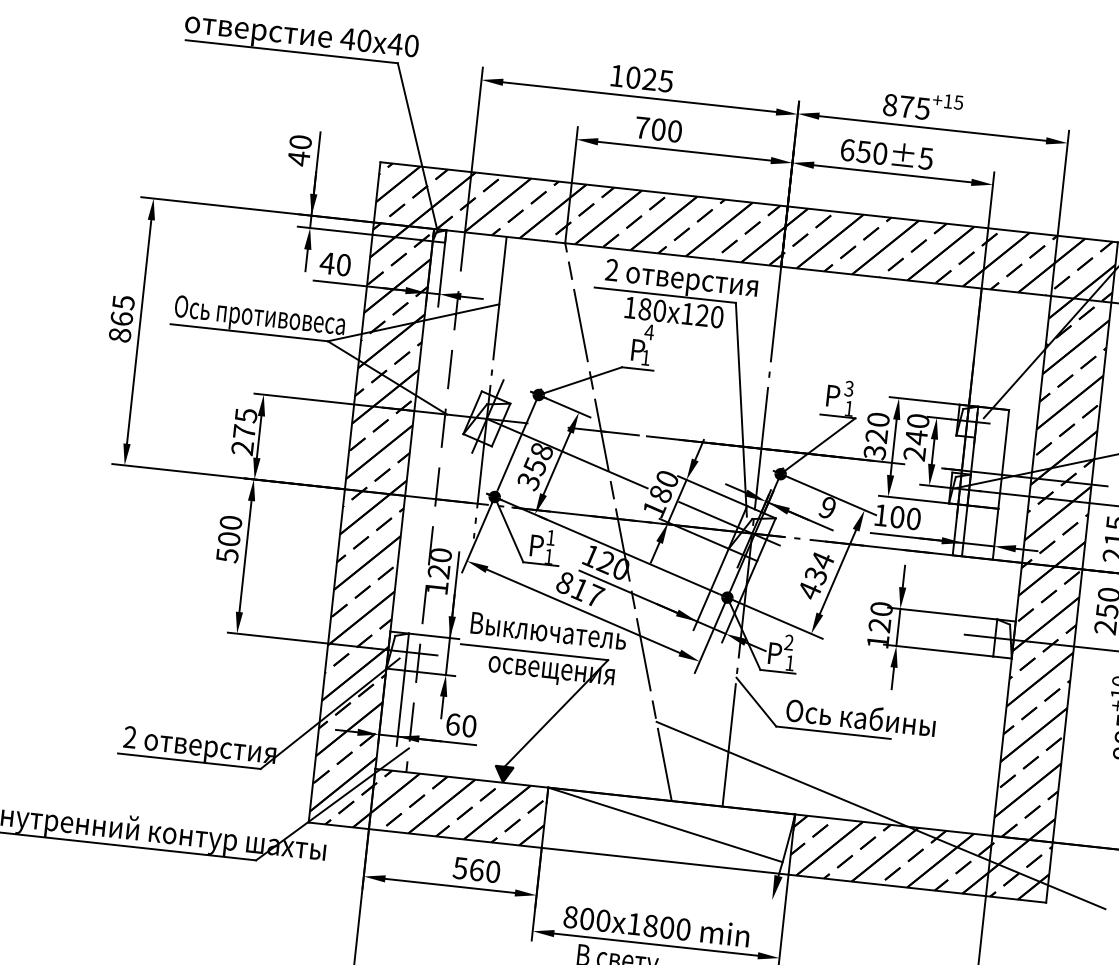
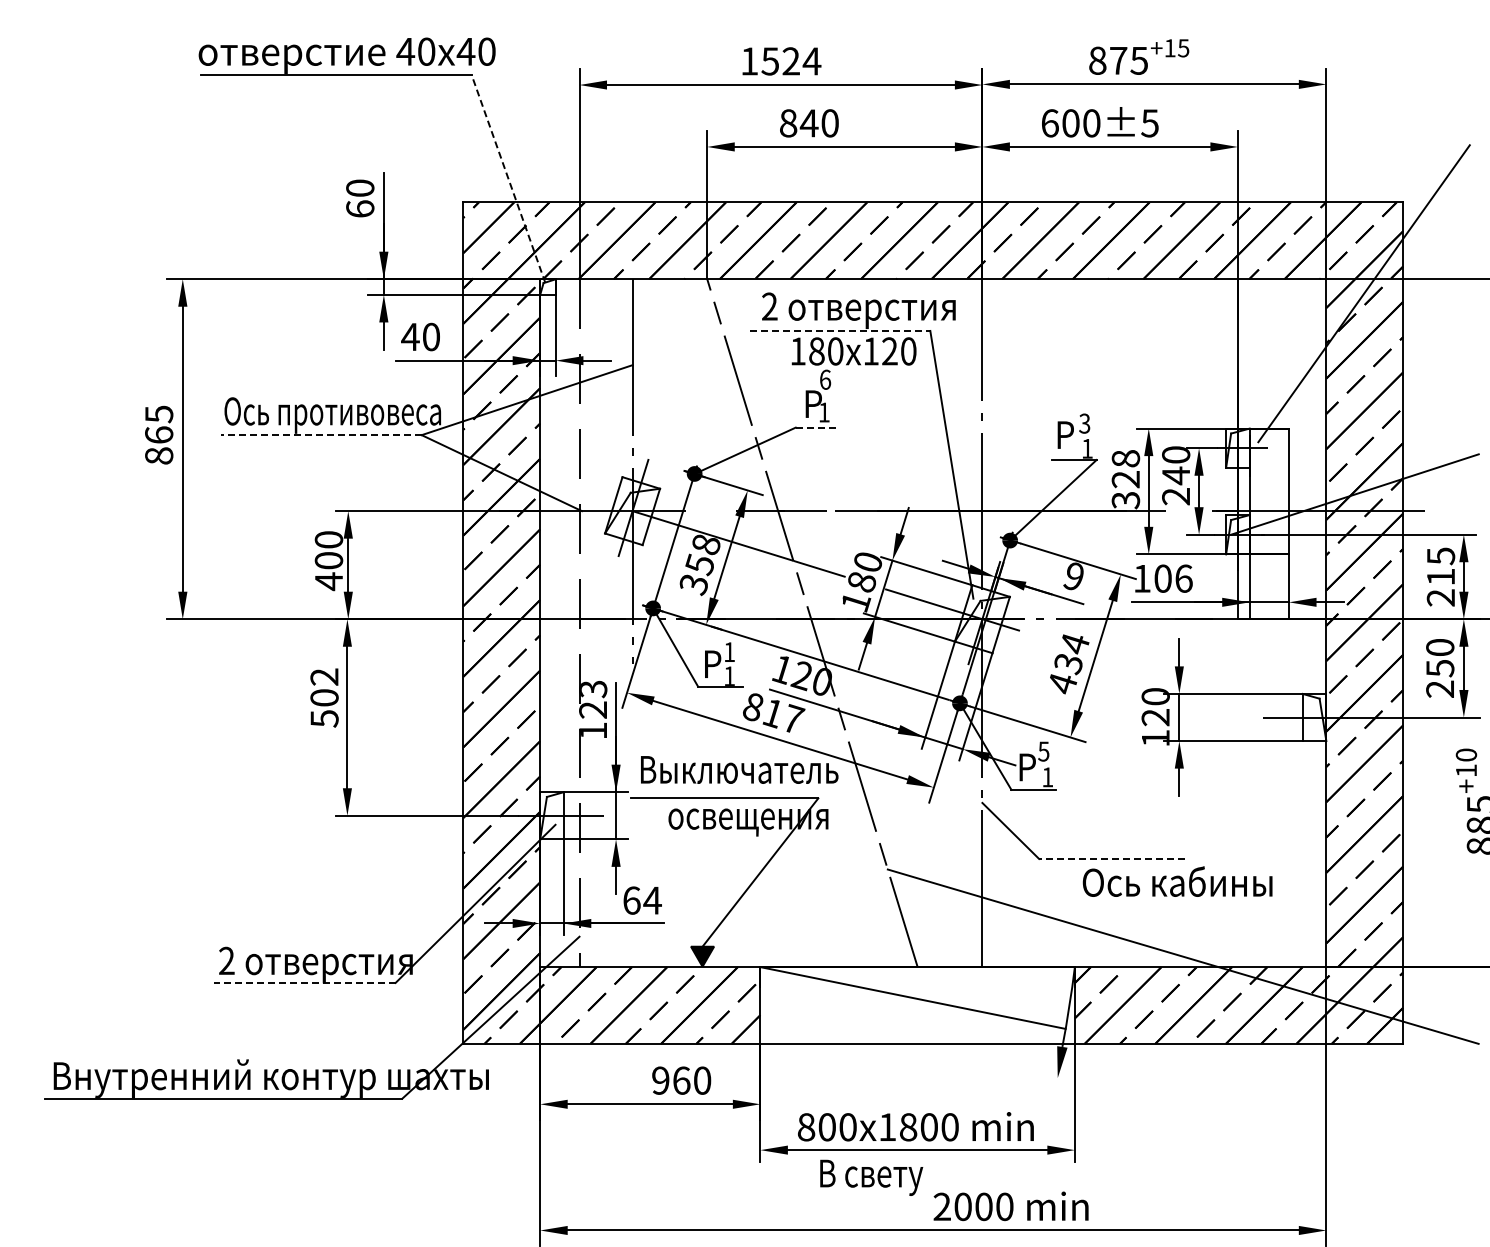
text: (649, 79) -> (791, 61), 1025 -> 1524
text: (650, 128) -> (799, 123), 700 -> 840
line: (417, 147) -> (508, 178), solid -> dashed
text: (863, 152) -> (1070, 123), 650±5 -> 600±5
text: (299, 158) -> (360, 208), 40 -> 60
line: (665, 294) -> (840, 330), solid -> dashed
text: (649, 332) -> (825, 379), 4 -> 6
line: (249, 333) -> (321, 435), solid -> dashed
line: (637, 368) -> (815, 427), solid -> dashed
text: (878, 419) -> (1125, 458), 320 -> 328
text: (243, 432) -> (328, 561), 275 -> 400
text: (913, 518) -> (1183, 578), 100 -> 106
text: (231, 522) -> (324, 676), 500 -> 502
text: (441, 555) -> (594, 689), 120 -> 123
text: (788, 642) -> (1043, 751), 2 -> 5
text: (860, 717) -> (1177, 881), moved
text: (469, 726) -> (652, 900), 60 -> 64
line: (833, 732) -> (1112, 858), solid -> dashed
line: (189, 760) -> (304, 982), solid -> dashed
text: (460, 868) -> (660, 1080), 560 -> 960

